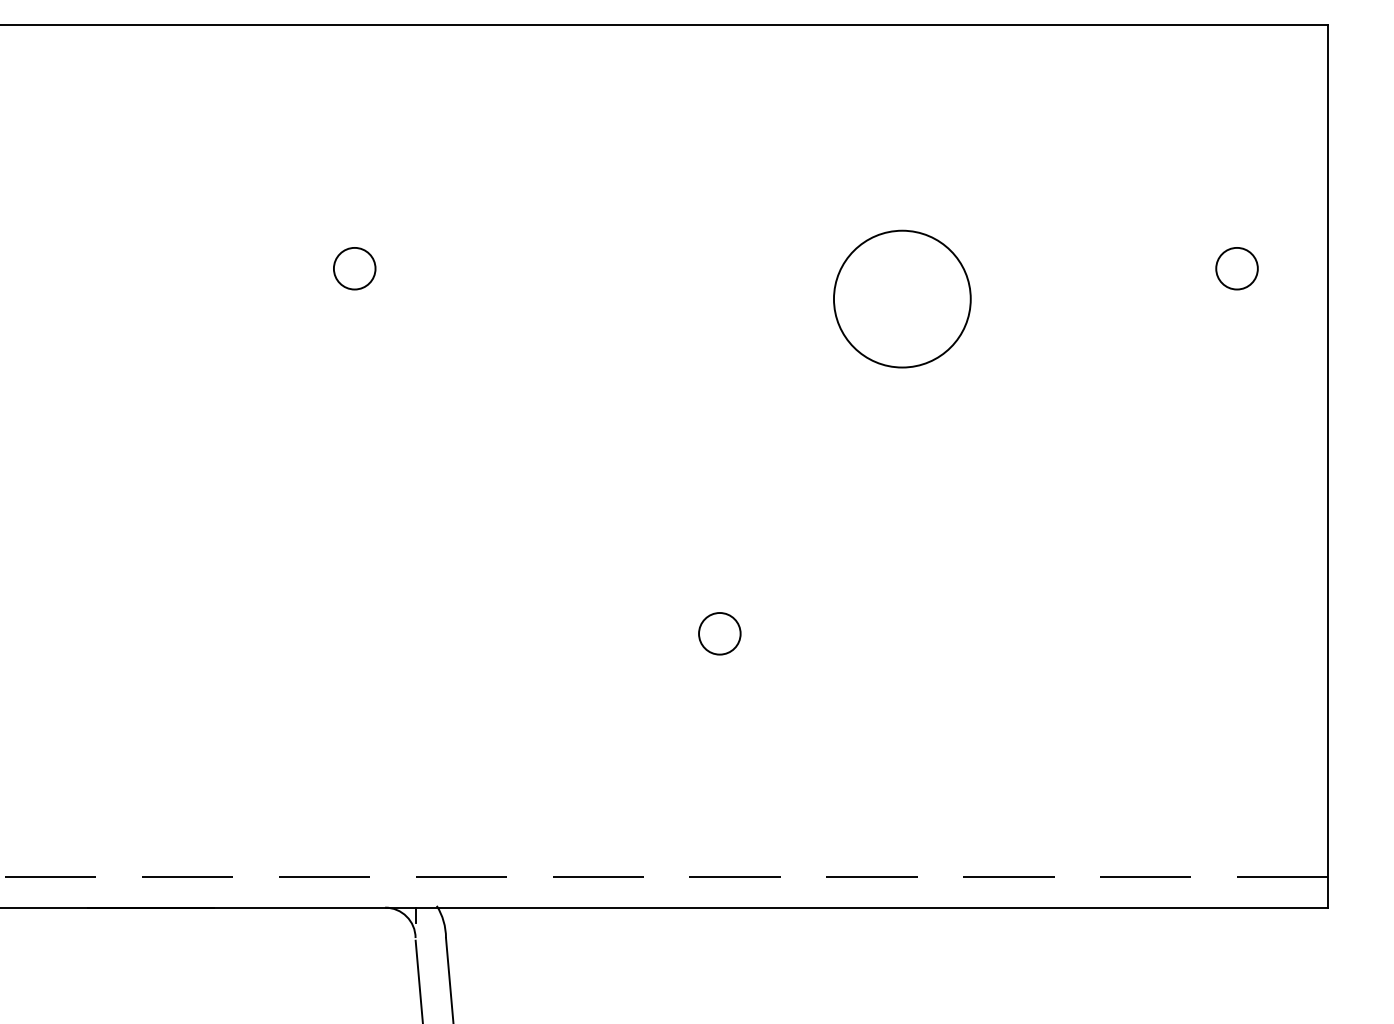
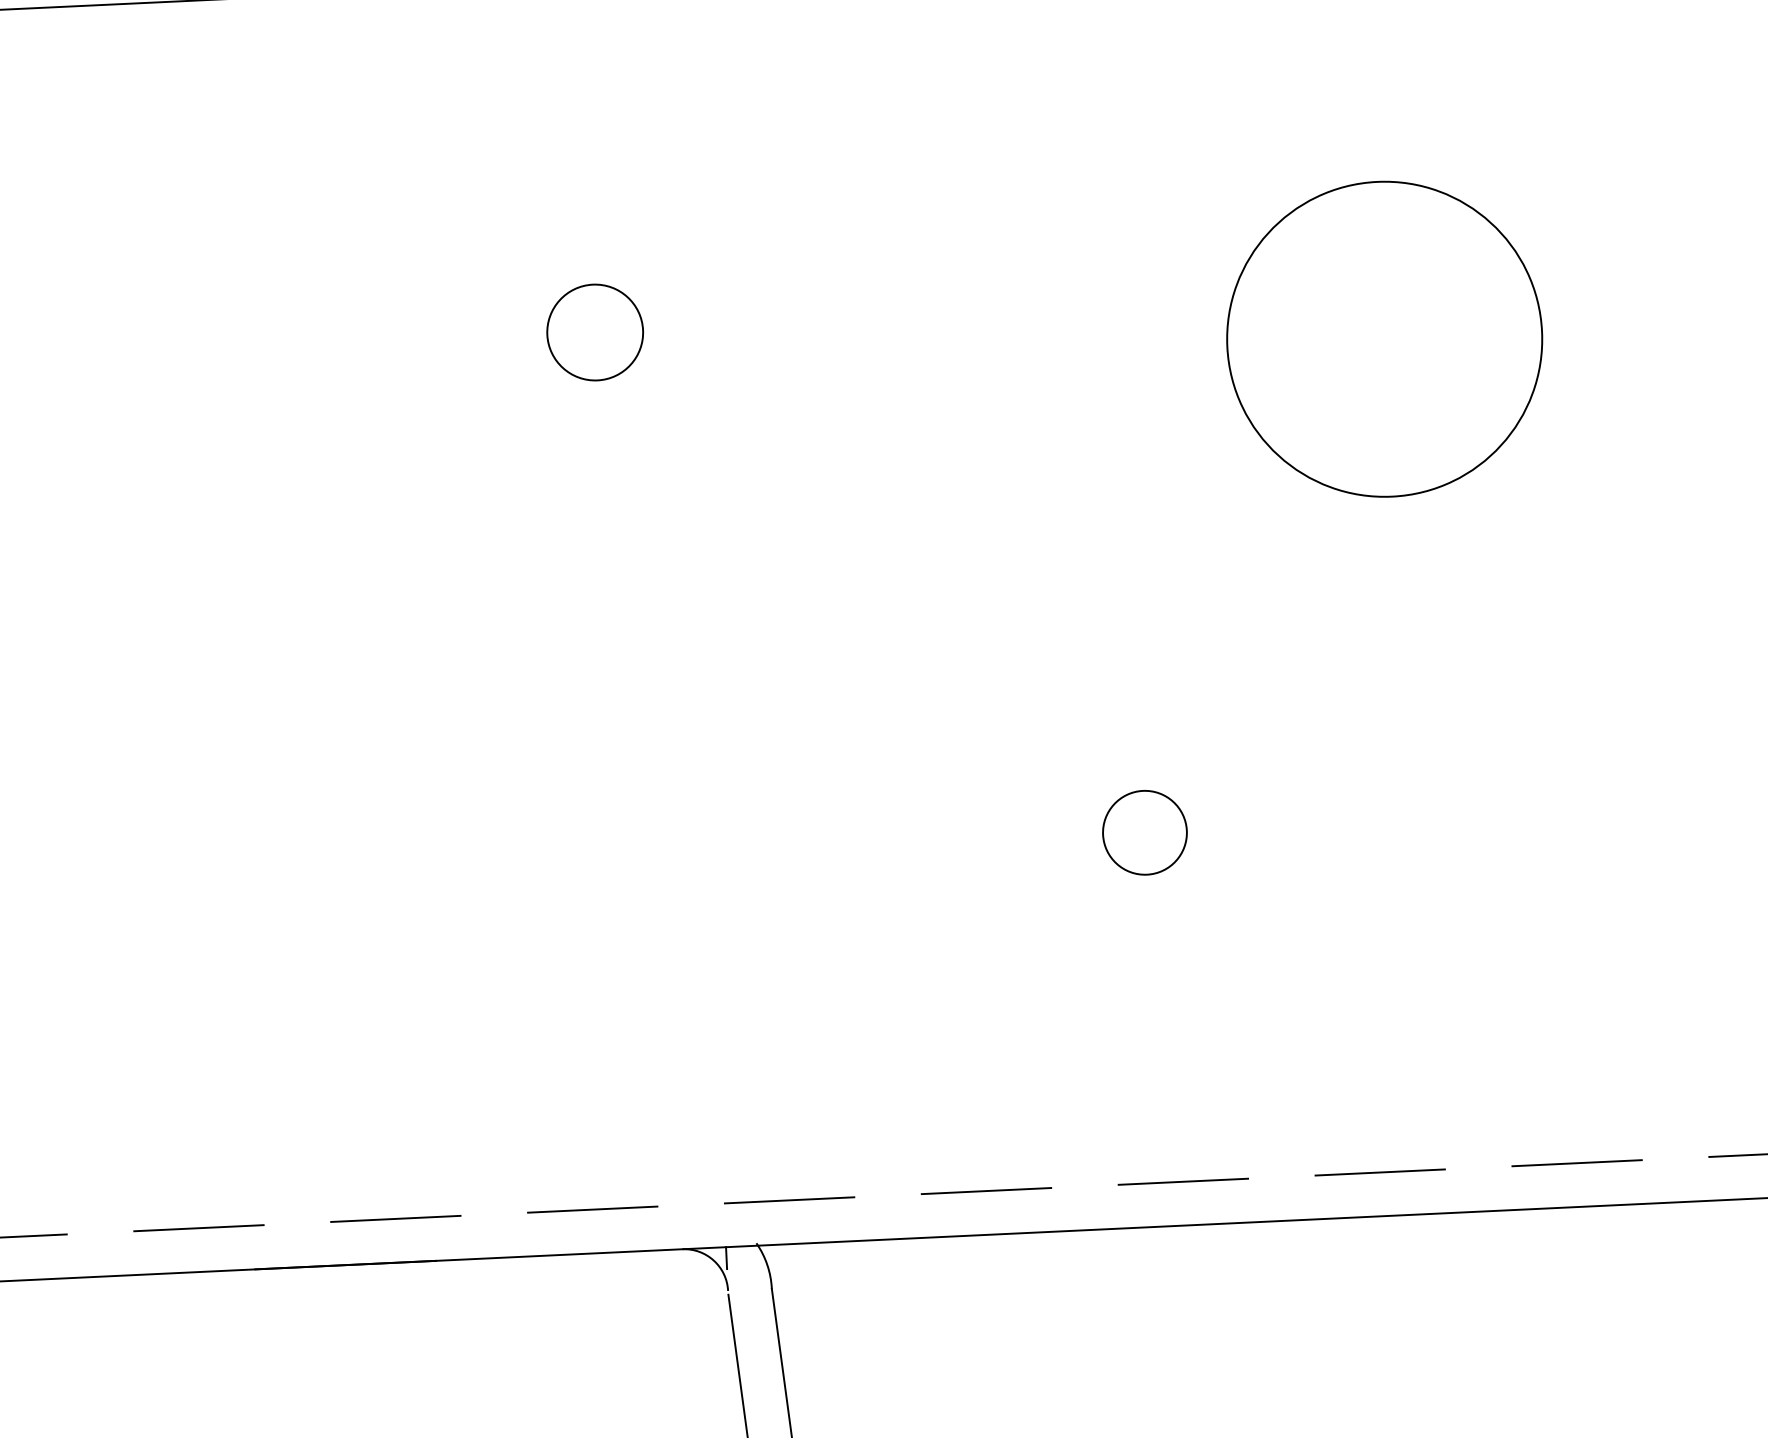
circle: (354, 268) -> (594, 332), size x1.6
circle: (902, 298) -> (1384, 338), size x1.6
circle: (719, 633) -> (1144, 832), size x1.4

